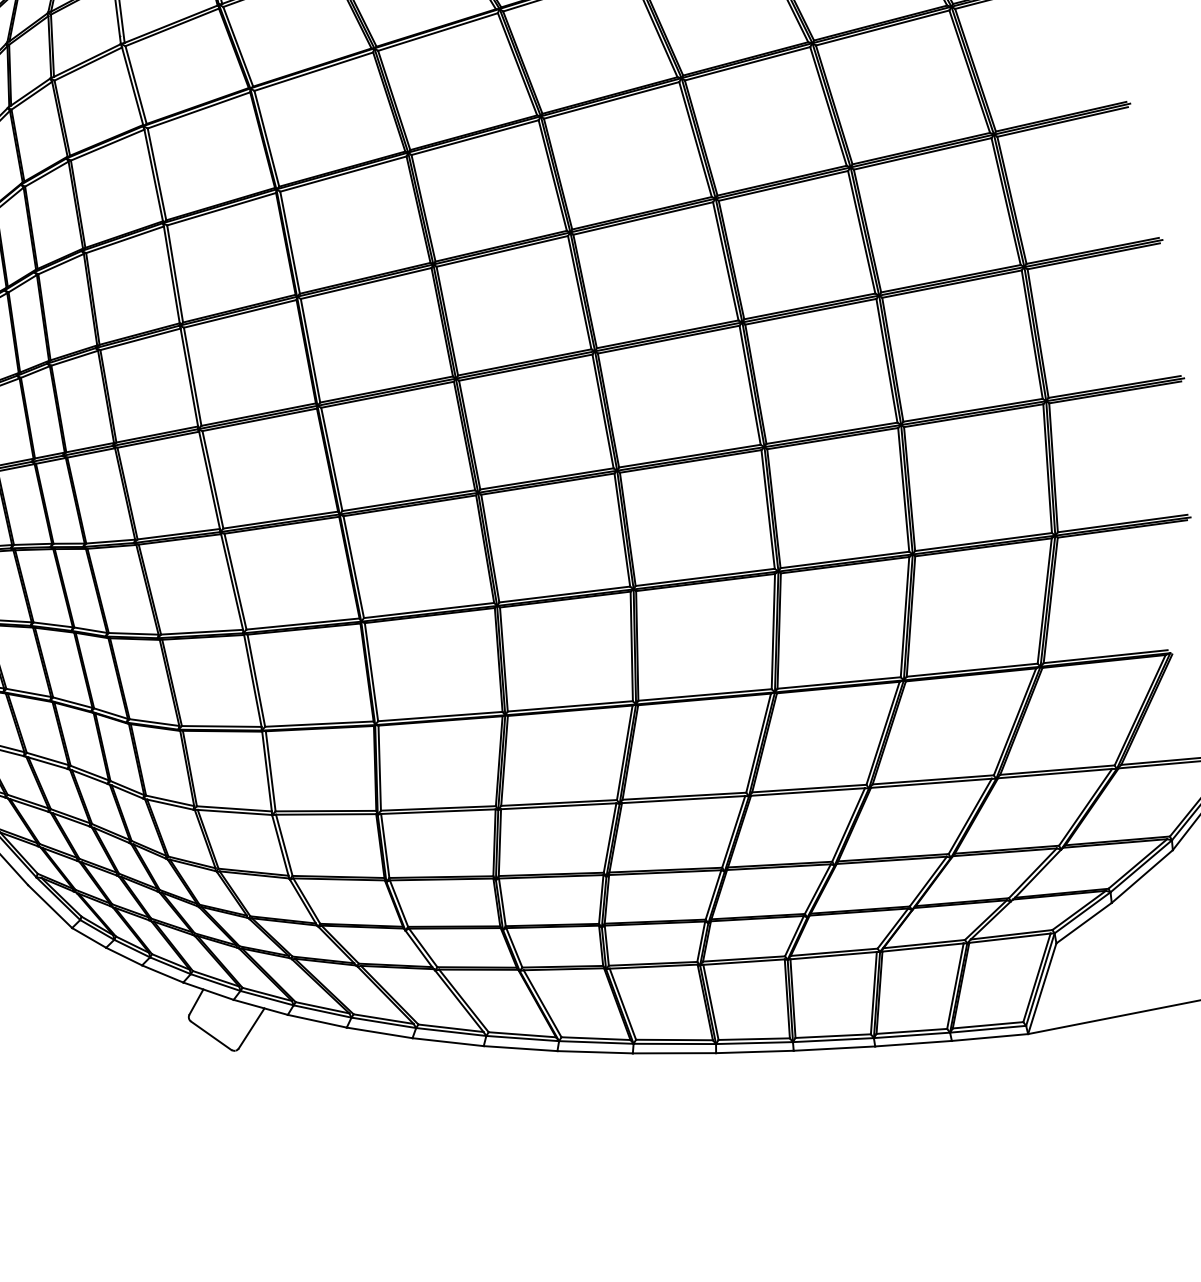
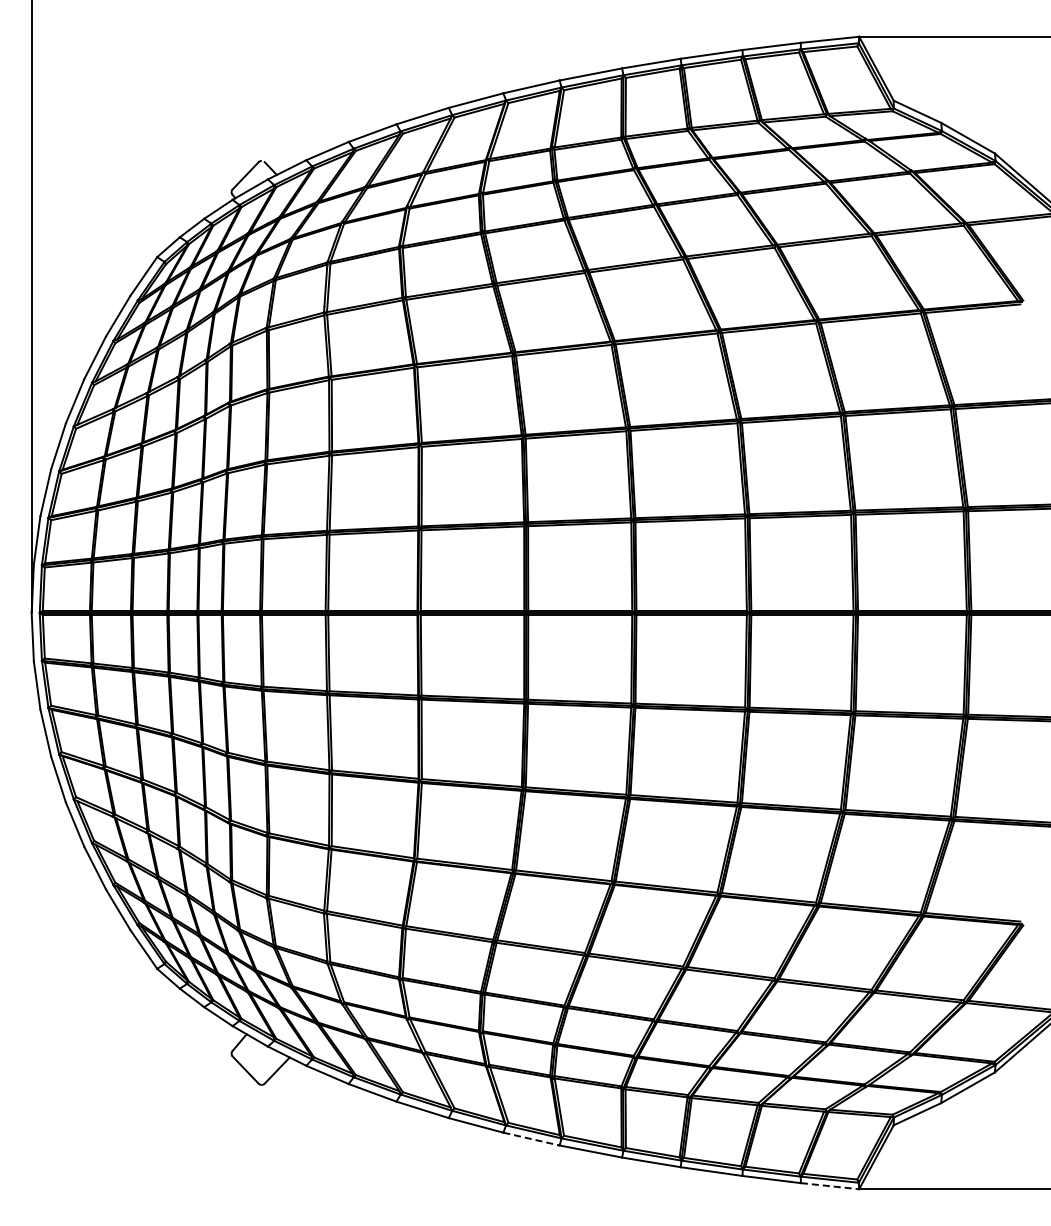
line: (990, 1037) -> (830, 1186), solid -> dashed
line: (595, 1052) -> (531, 1139), solid -> dashed

